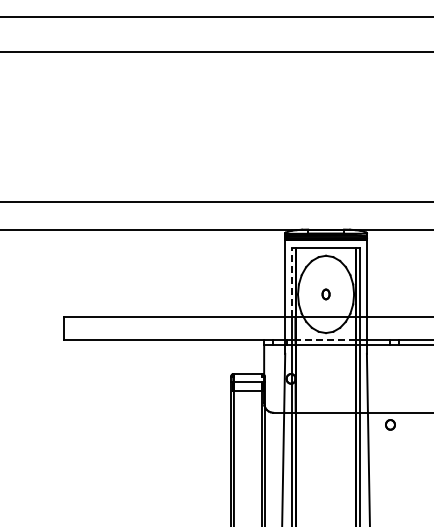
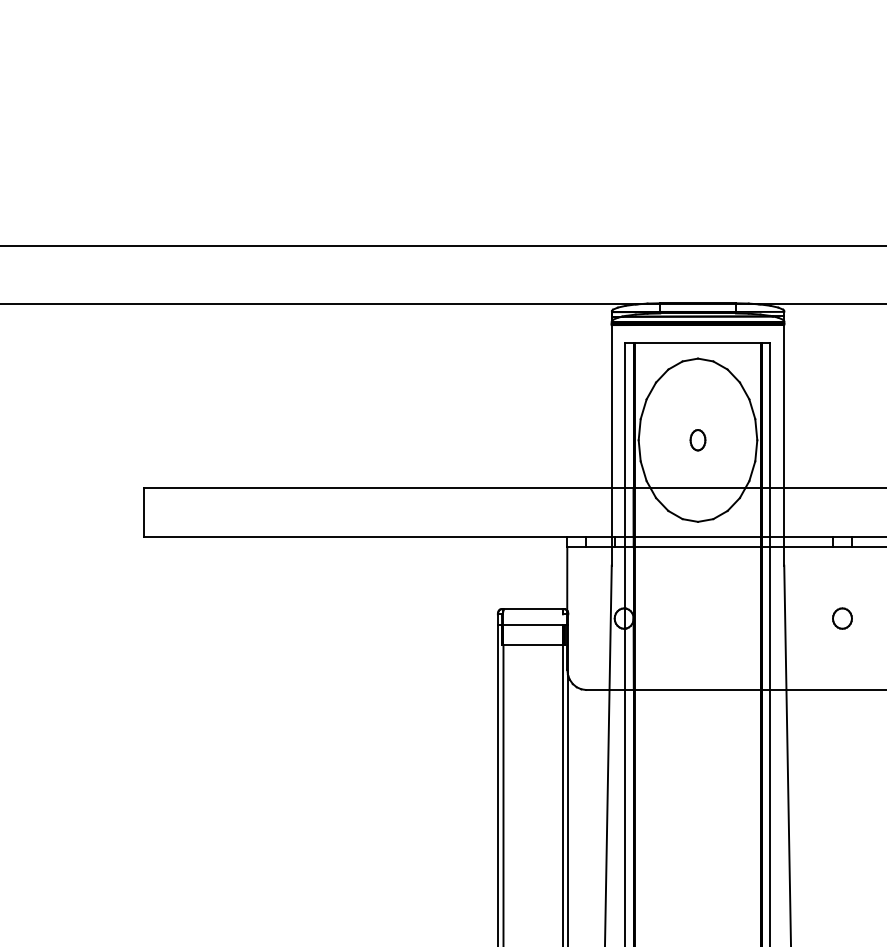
line: (291, 282) -> (625, 415), dashed -> solid
line: (326, 340) -> (698, 537), dashed -> solid
part: (390, 424) -> (842, 617), moved

